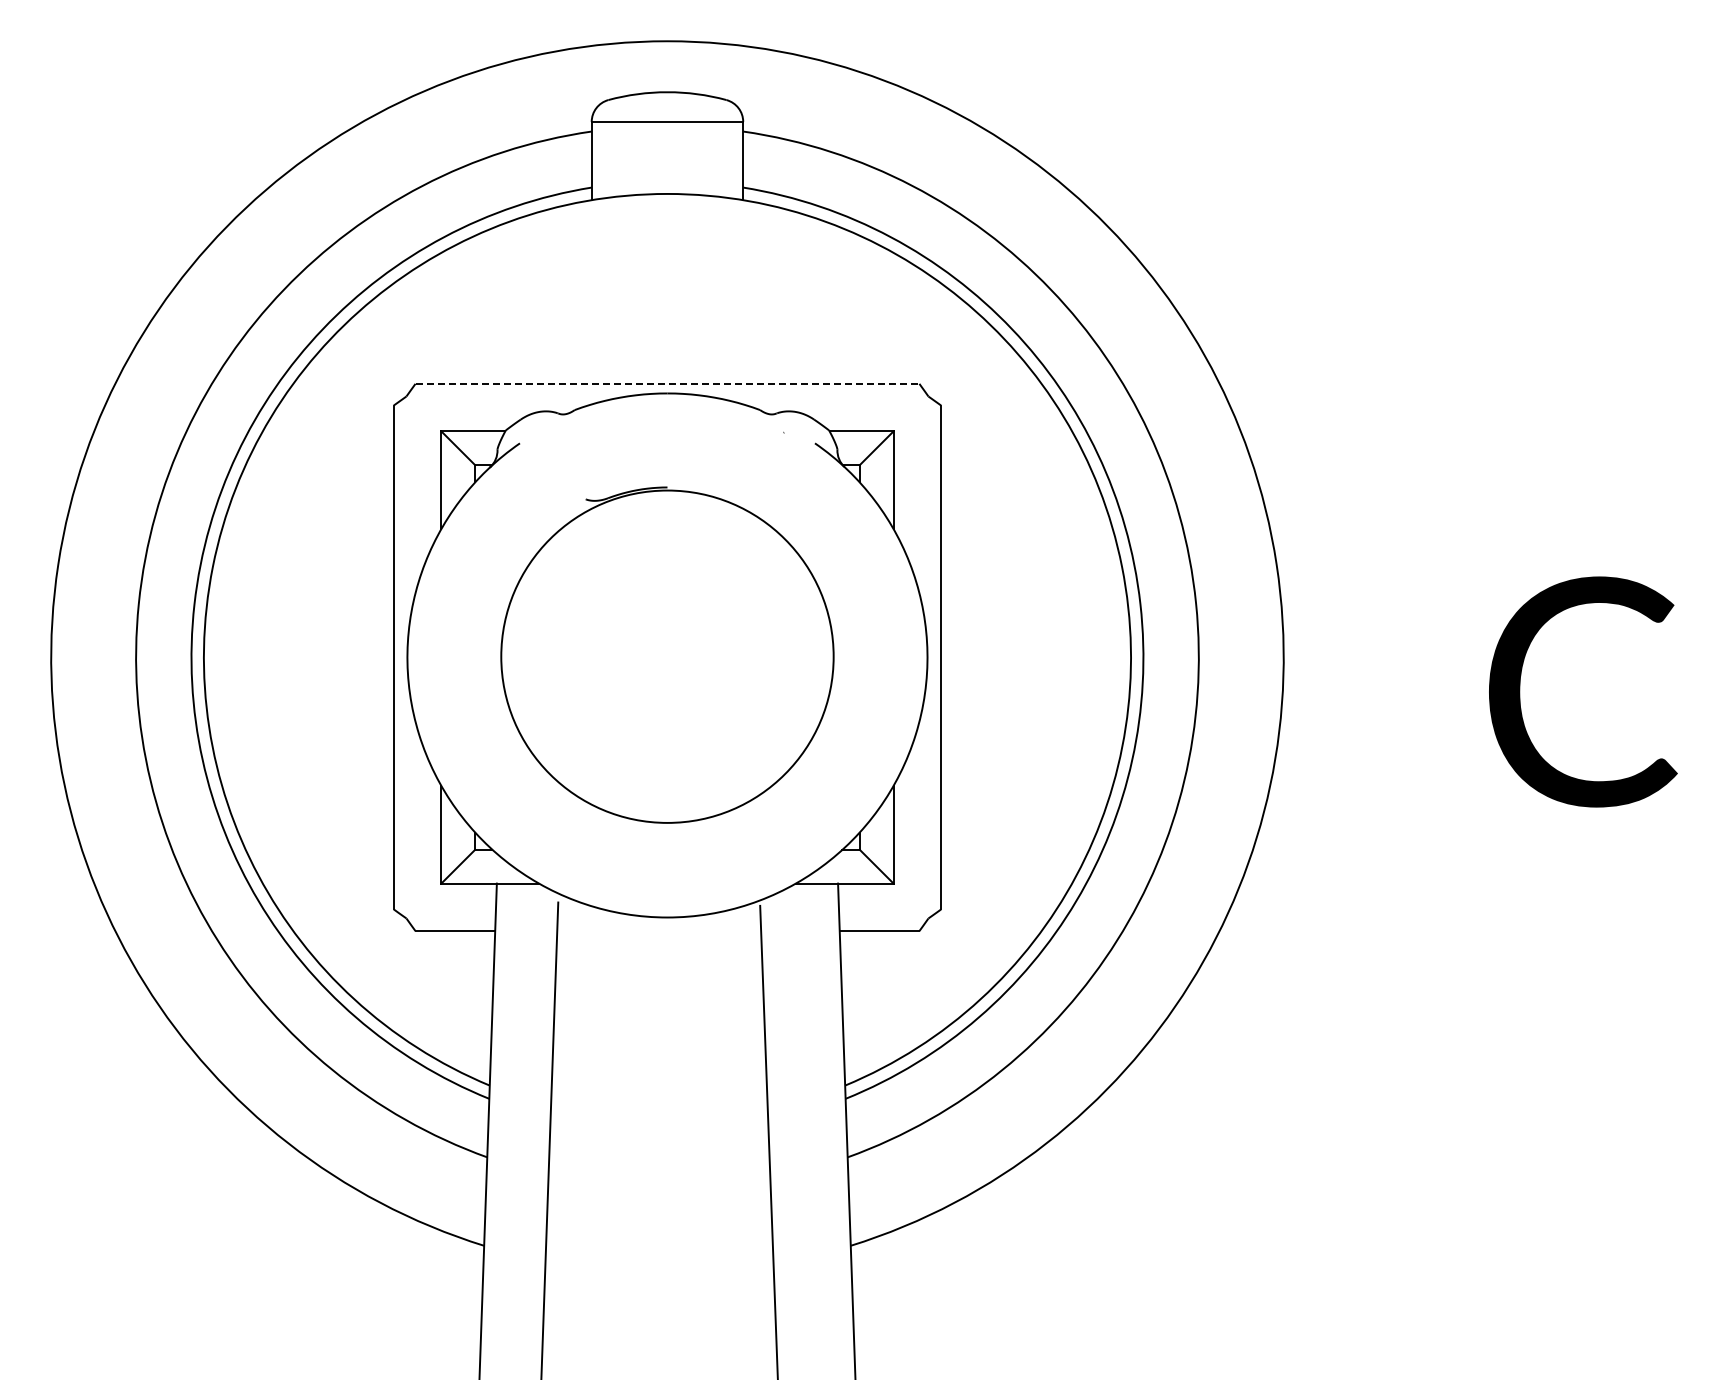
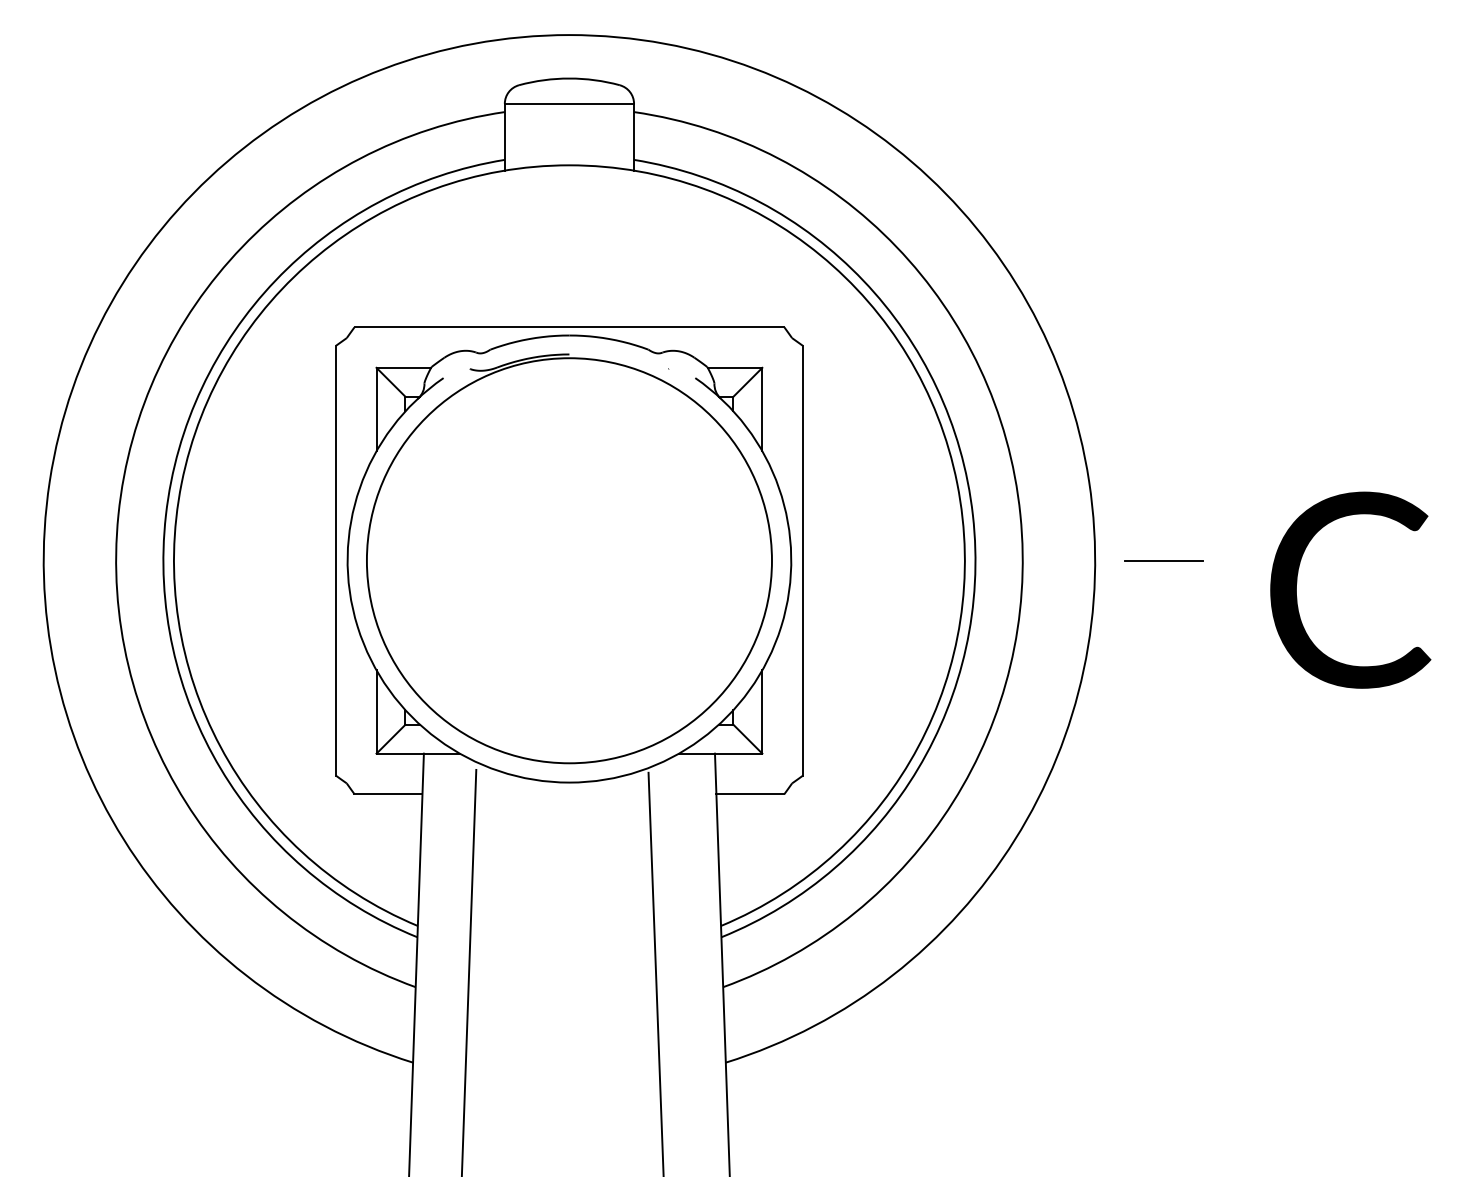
line: (667, 383) -> (569, 327), dashed -> solid
part: (667, 654) -> (569, 558), size x1.43
line: (1364, 657) -> (1164, 560), added

